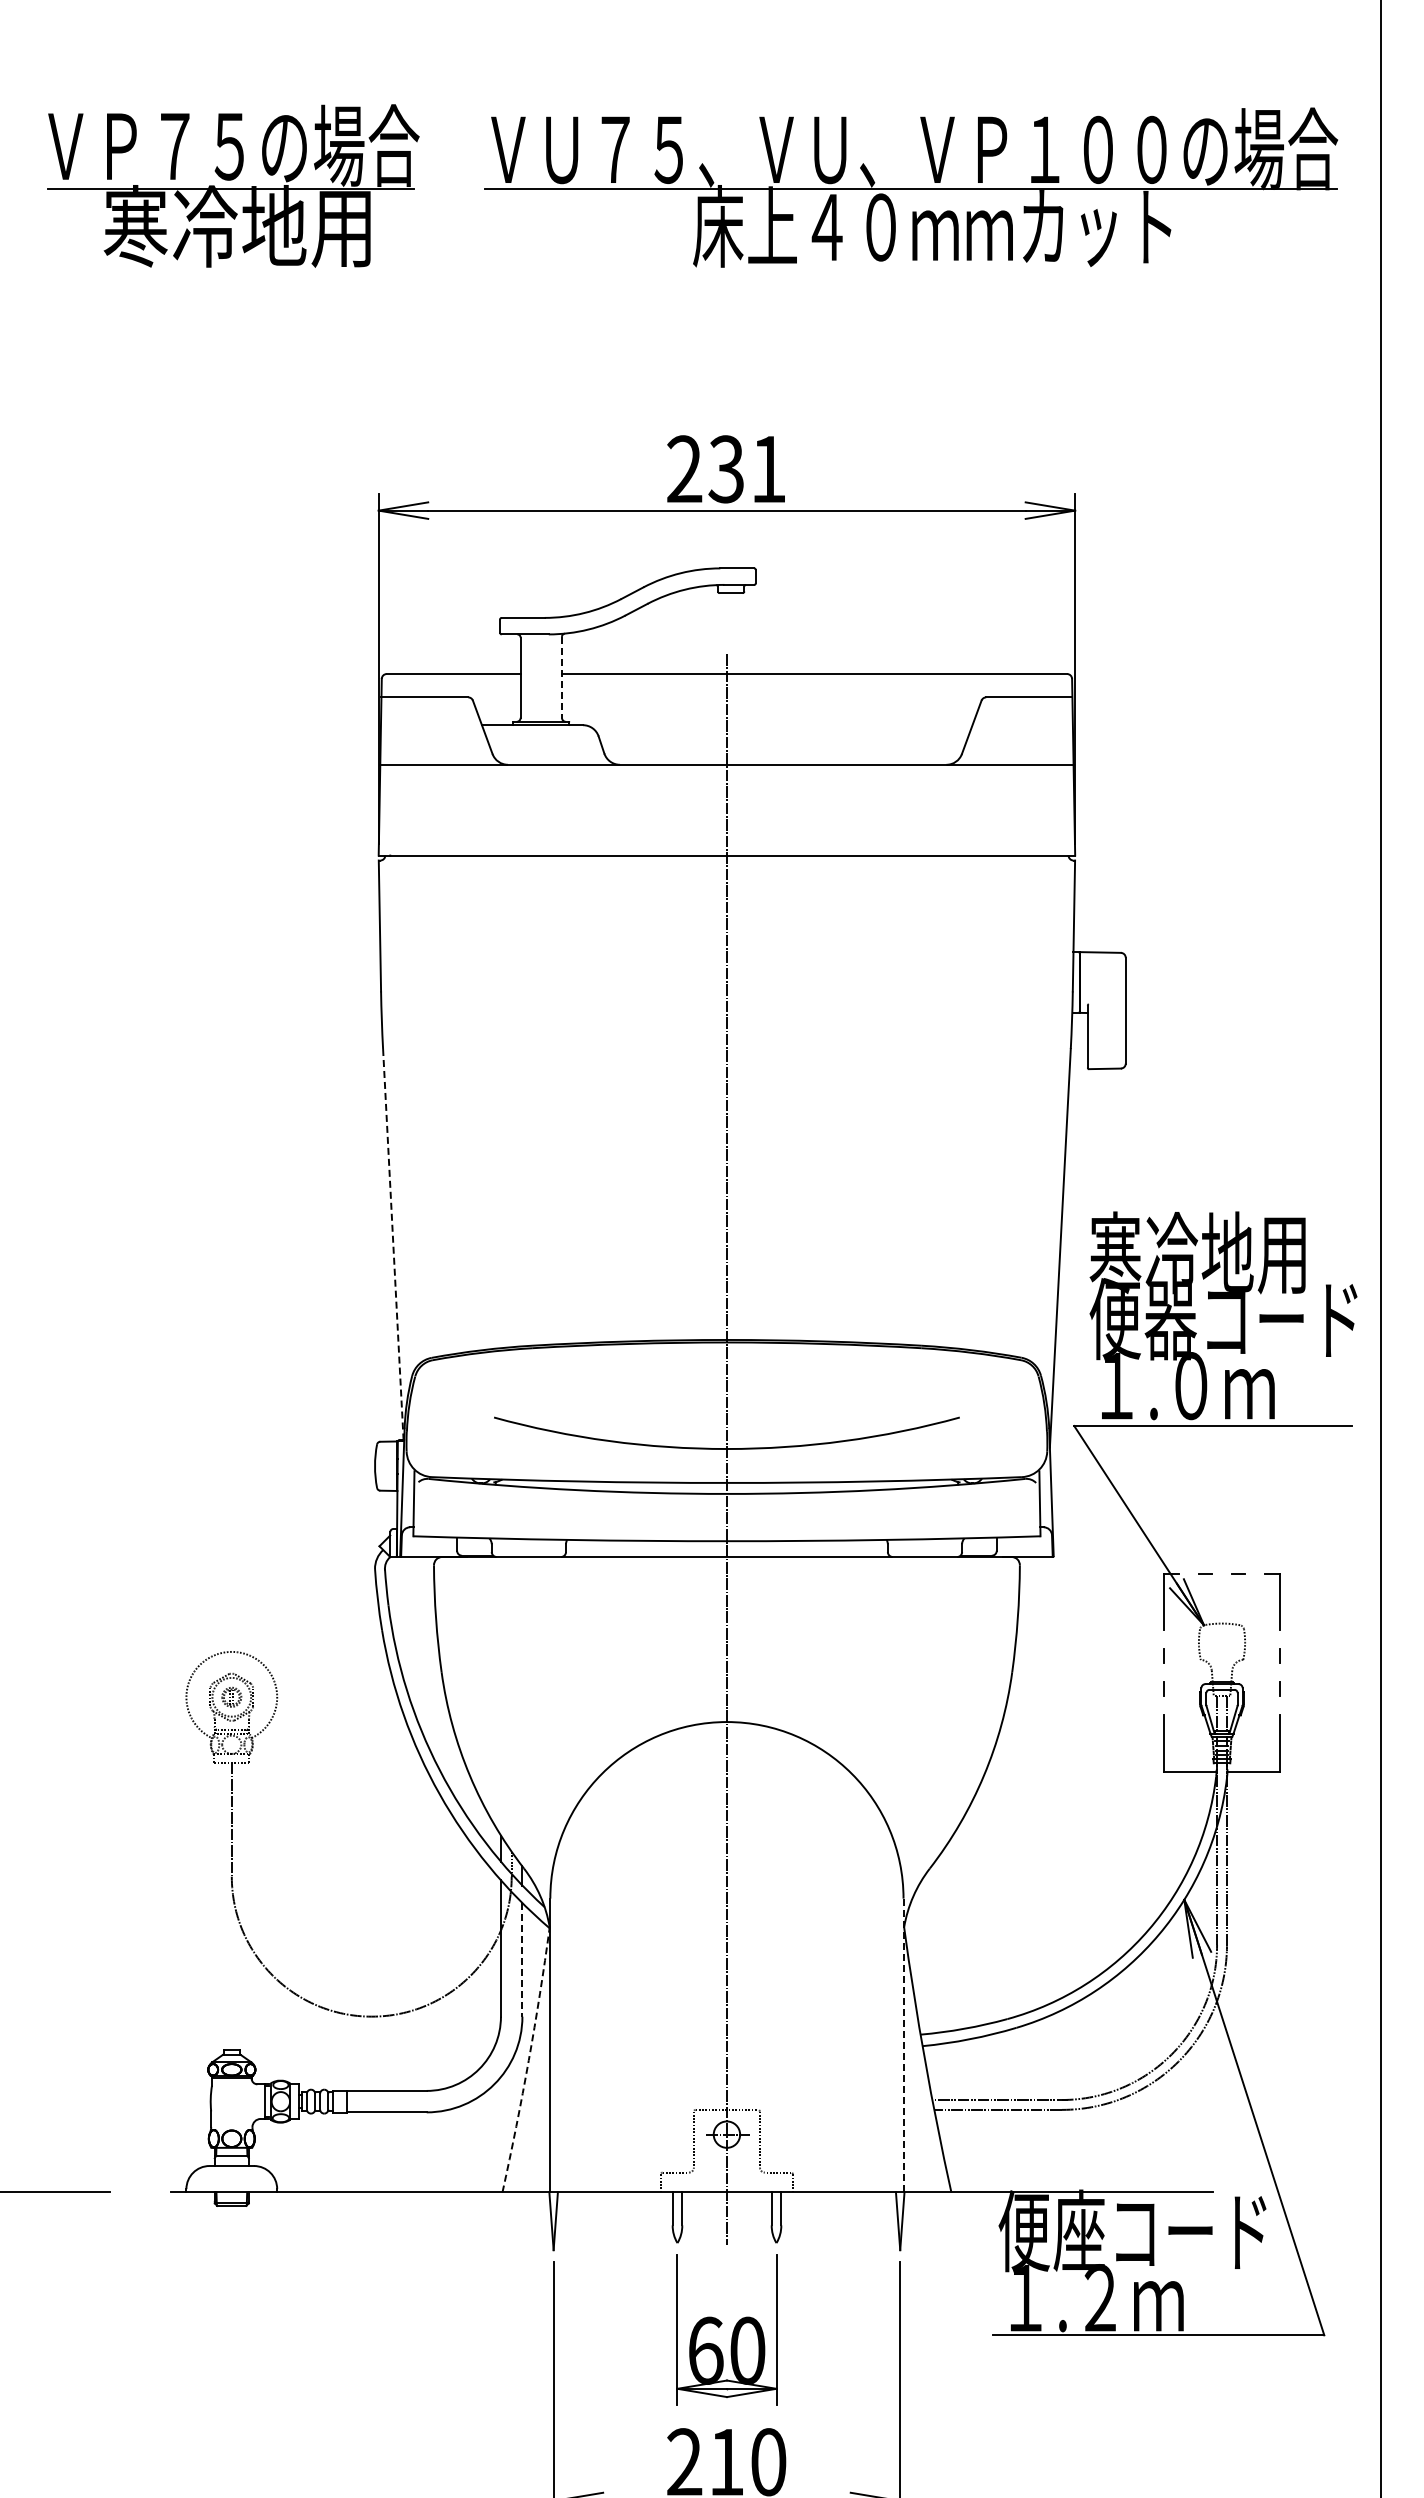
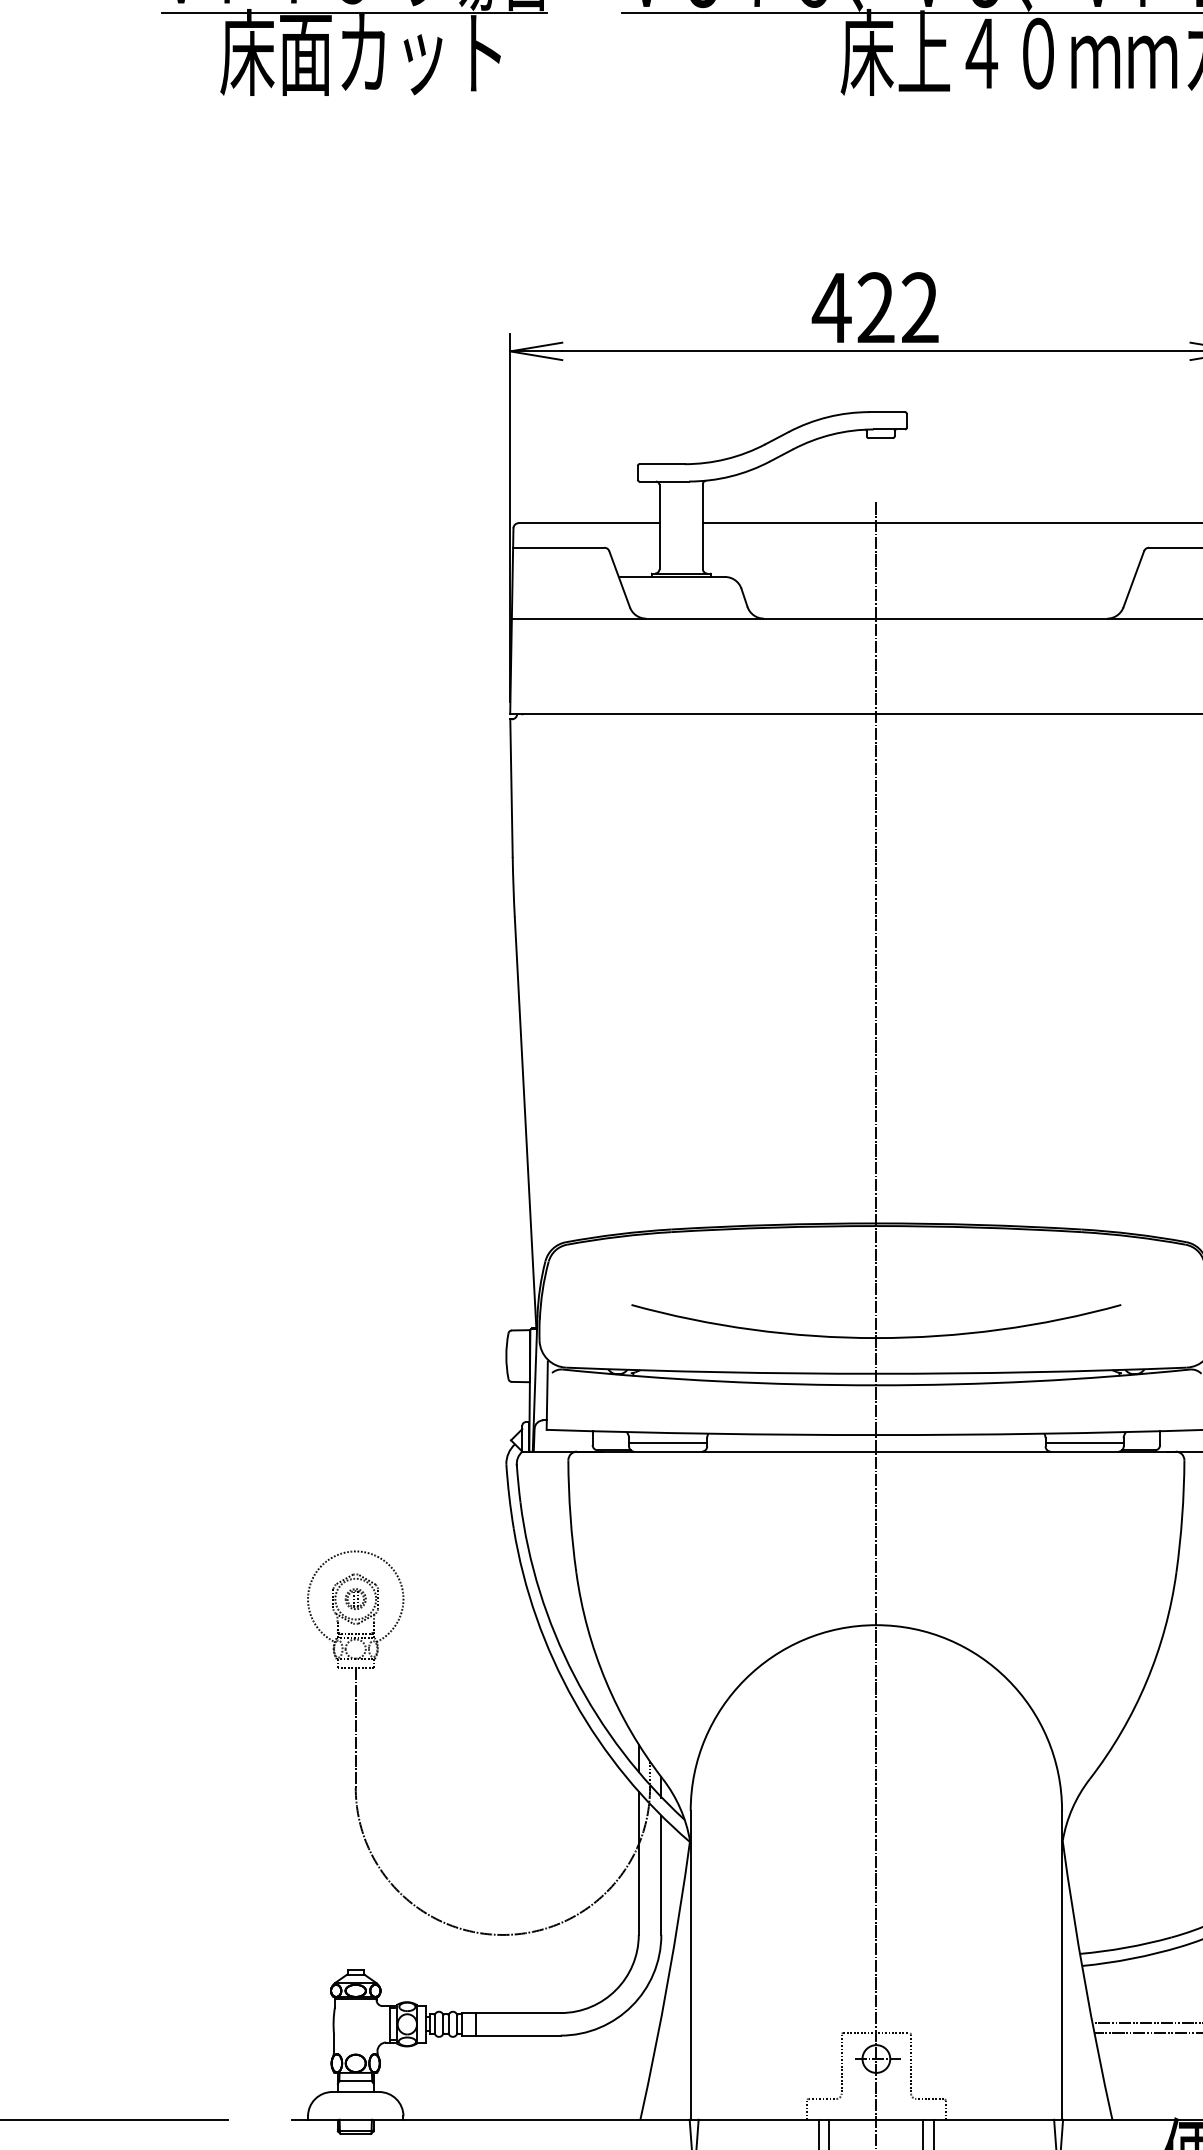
text: (236, 226) -> (360, 52), 寒冷地用 -> 床面カット
text: (725, 469) -> (874, 308), 231 -> 422
line: (561, 677) -> (702, 526), dashed -> solid
line: (393, 1244) -> (525, 1123), dashed -> solid
line: (528, 1548) -> (667, 1442), added
line: (924, 1548) -> (1084, 1442), added
line: (522, 1959) -> (661, 1874), dashed -> solid
line: (903, 2045) -> (1062, 1965), dashed -> solid
arc: (528, 2060) -> (667, 1981), dashed -> solid

